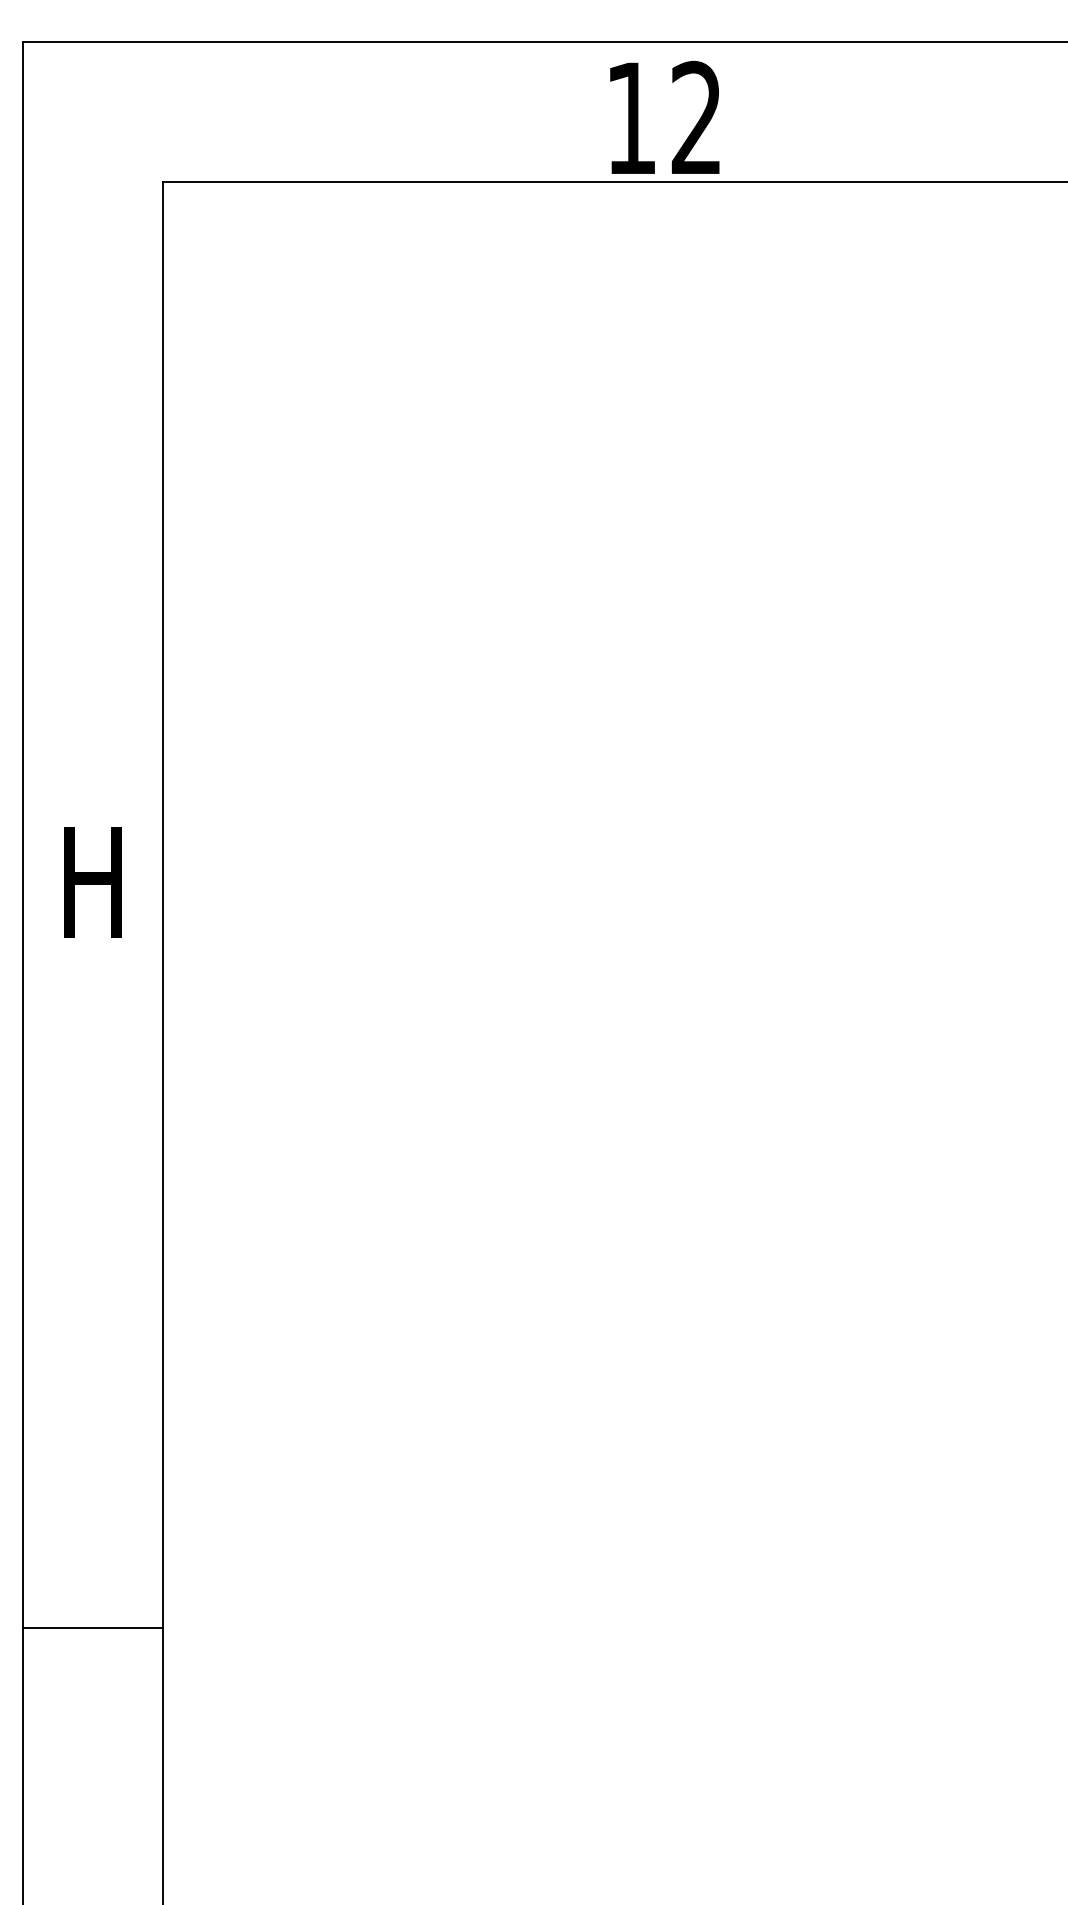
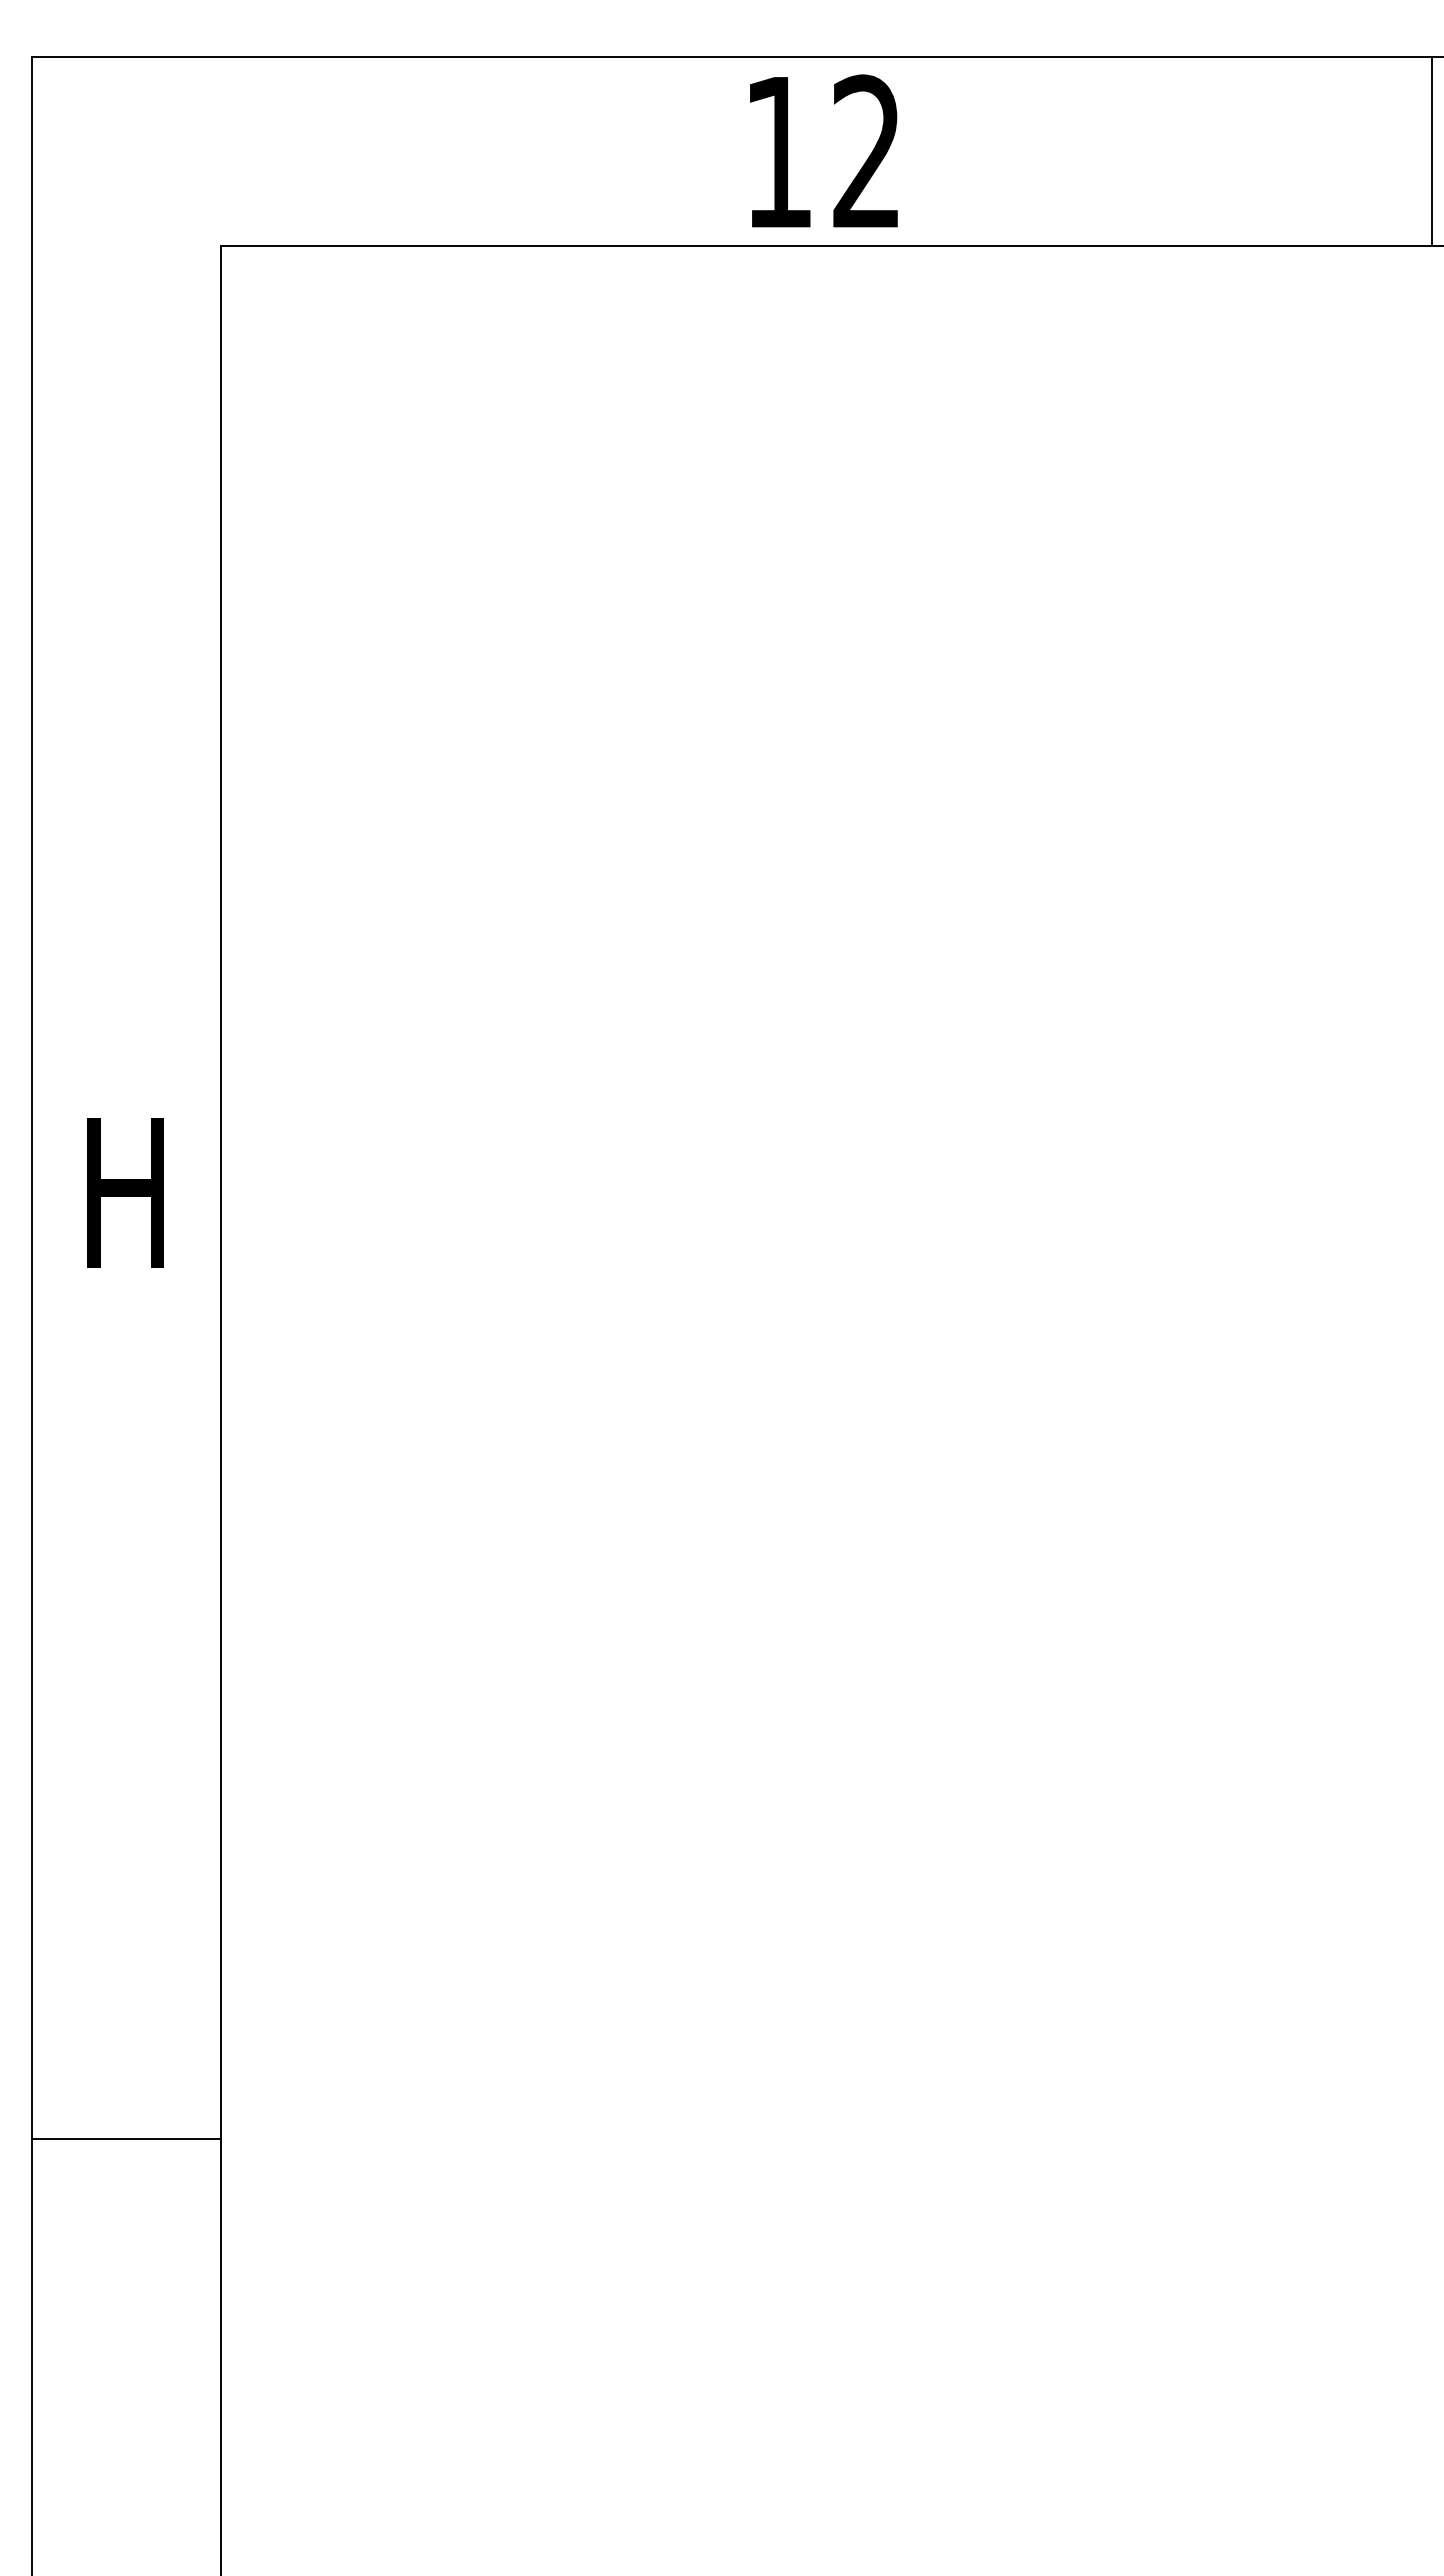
line: (1058, 111) -> (1431, 151), added
text: (664, 117) -> (823, 150), moved
line: (92, 1627) -> (125, 2138), moved

